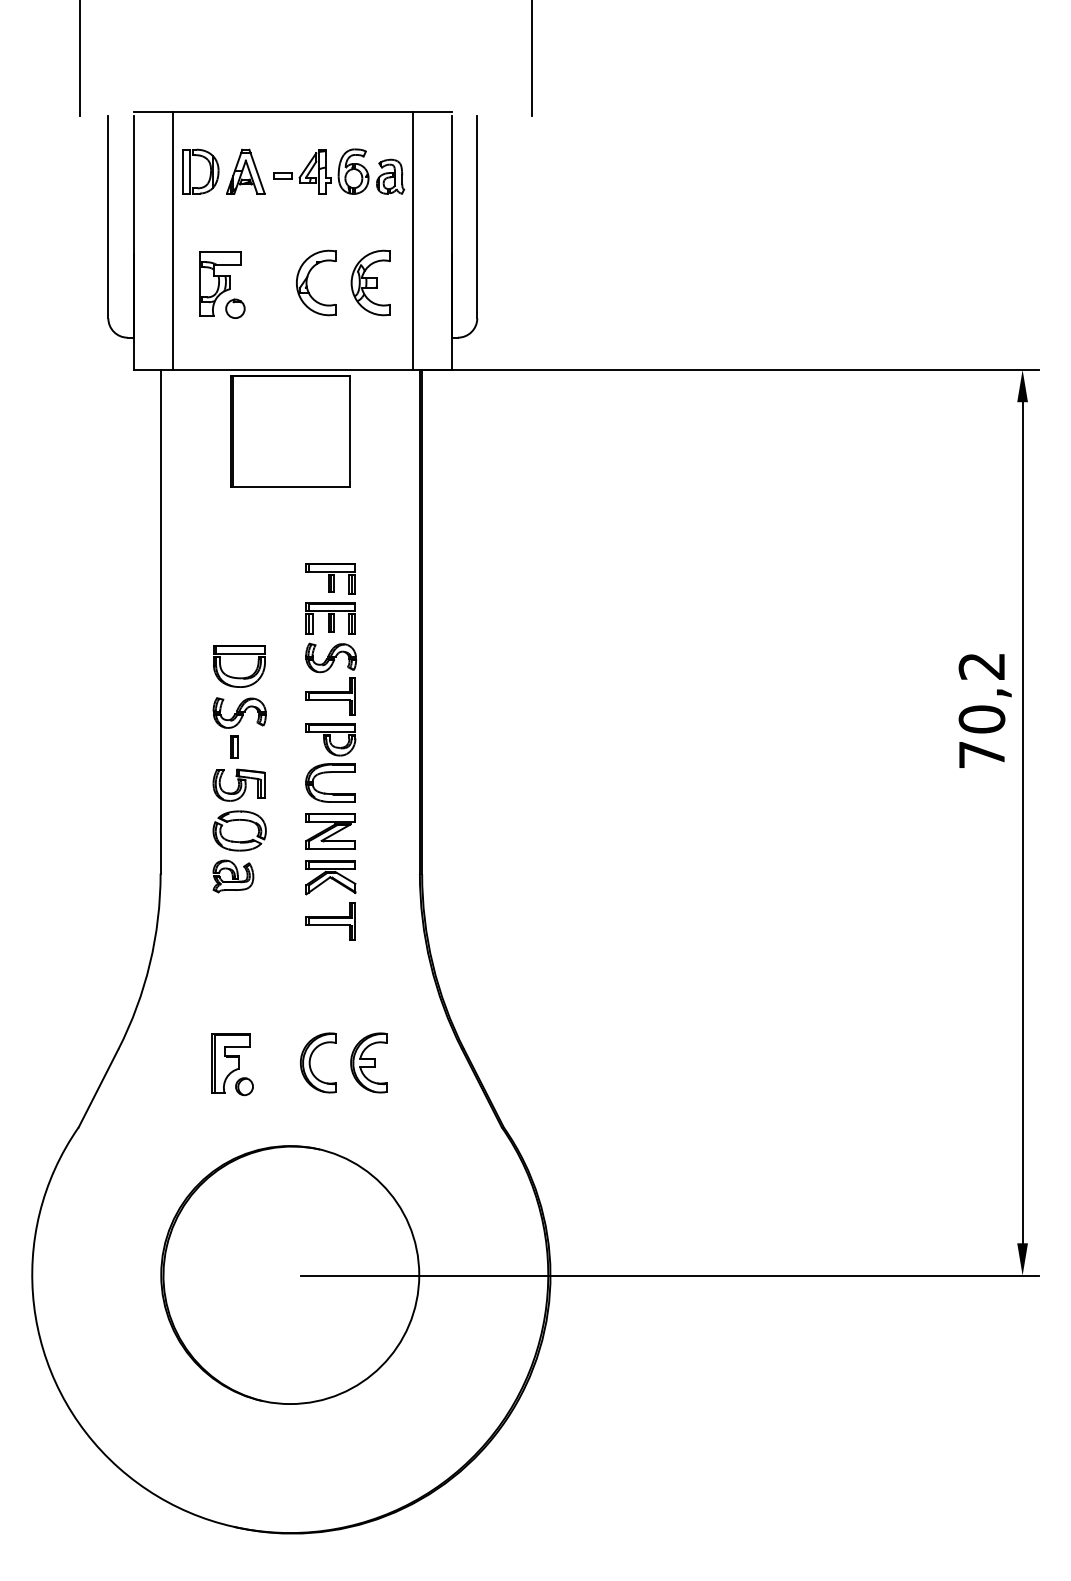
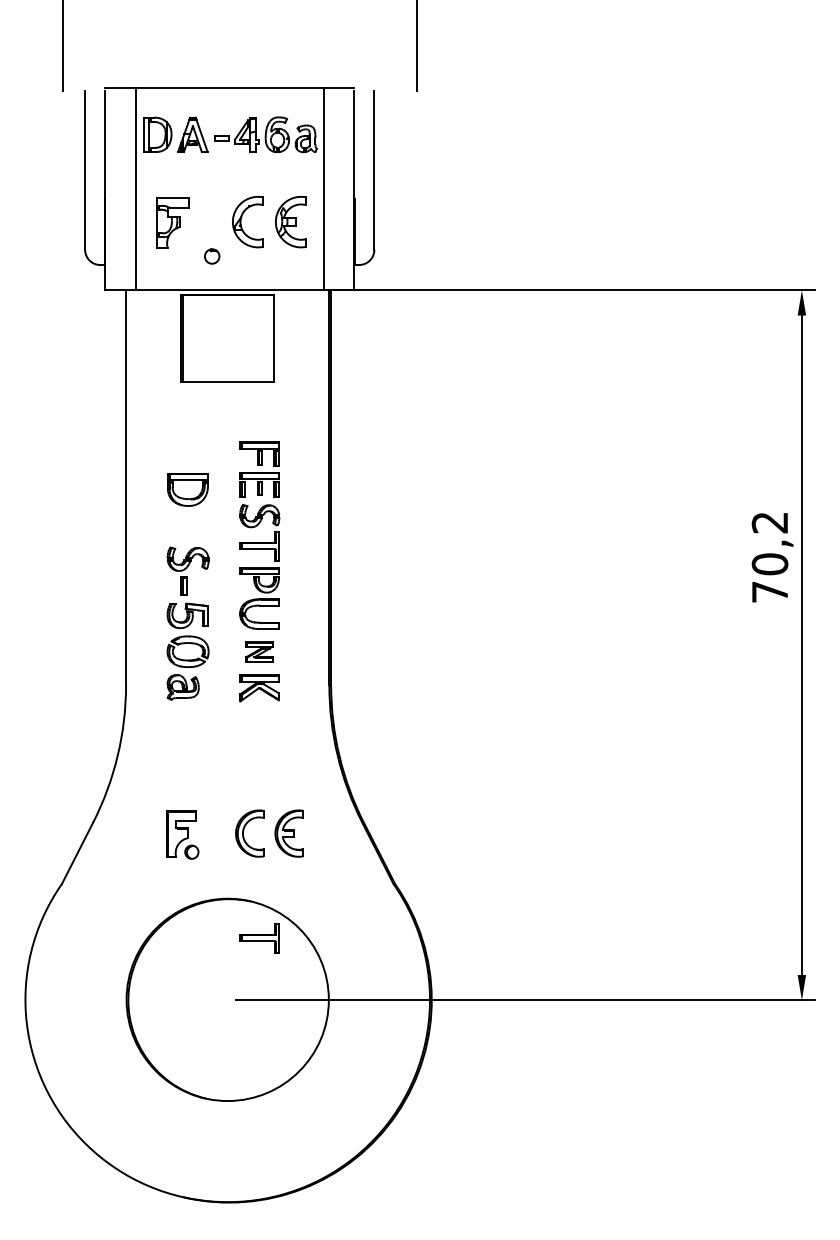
part: (235, 308) -> (212, 256), moved
part: (239, 677) -> (187, 498), moved
part: (330, 831) -> (259, 652), size x0.7
part: (330, 921) -> (259, 938), moved

